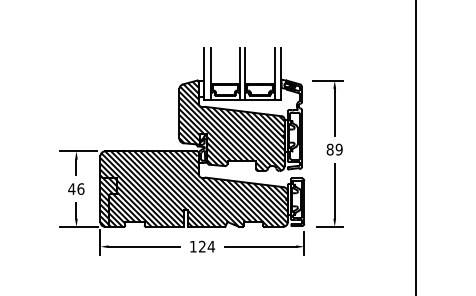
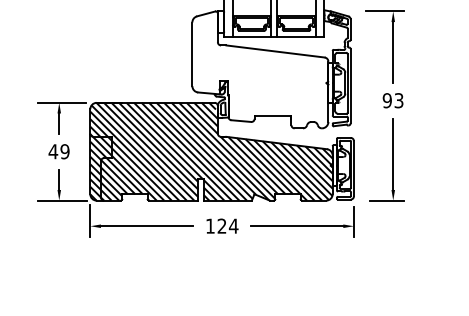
hatch: (231, 125) -> (259, 69), removed
text: (334, 149) -> (392, 100), 89 -> 93
text: (80, 188) -> (64, 150), 46 -> 49

